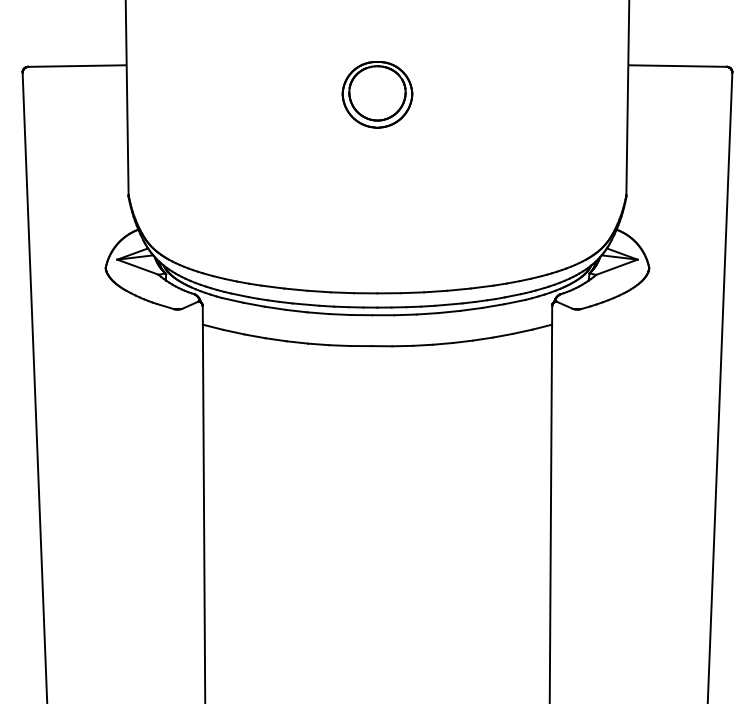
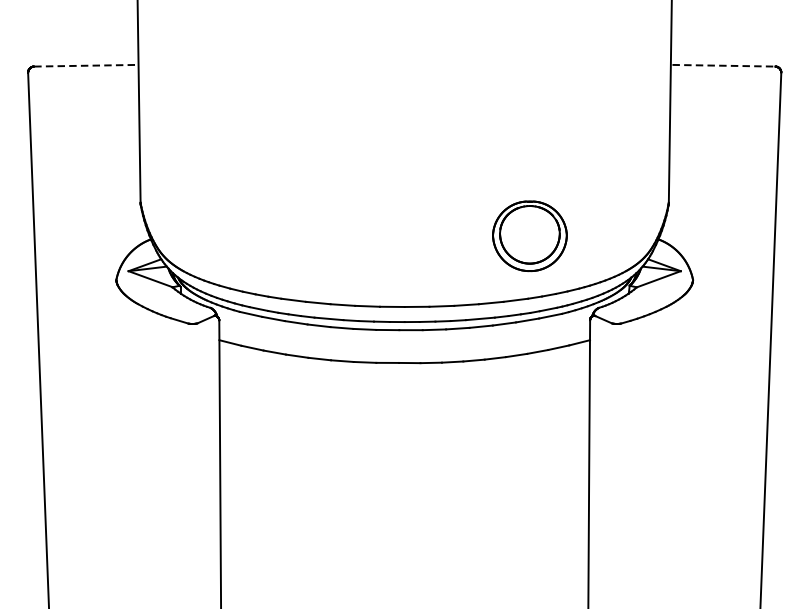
line: (77, 66) -> (86, 66), solid -> dashed
line: (678, 66) -> (724, 66), solid -> dashed
part: (377, 94) -> (529, 235), moved

